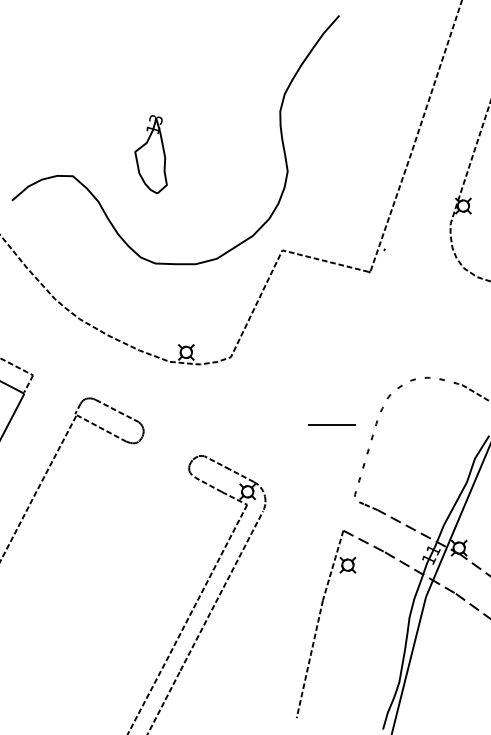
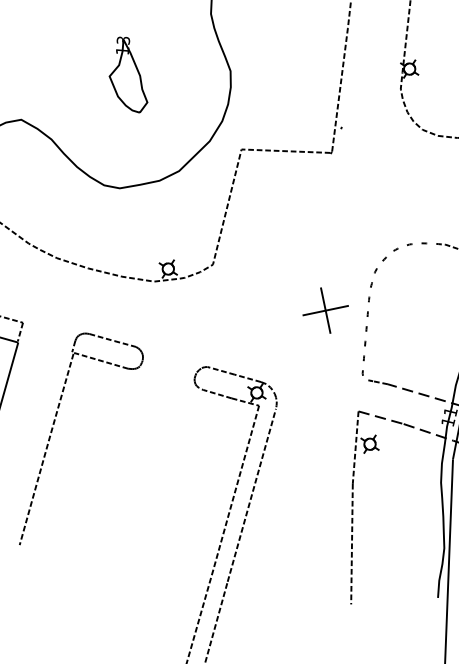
part: (150, 154) -> (125, 75), moved
line: (331, 425) -> (325, 310), added

